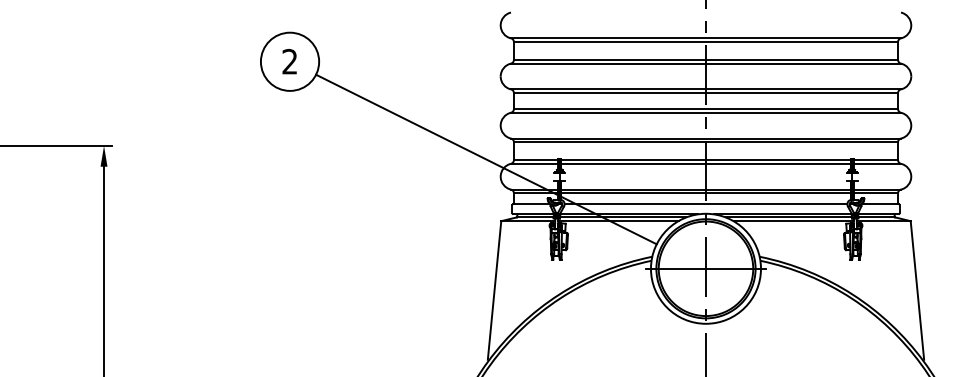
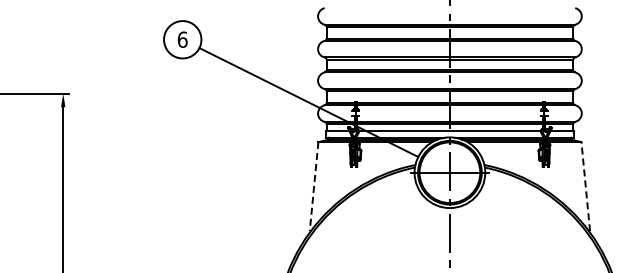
text: (289, 61) -> (182, 39), 2 -> 6
line: (495, 290) -> (314, 186), solid -> dashed
line: (917, 290) -> (585, 186), solid -> dashed

